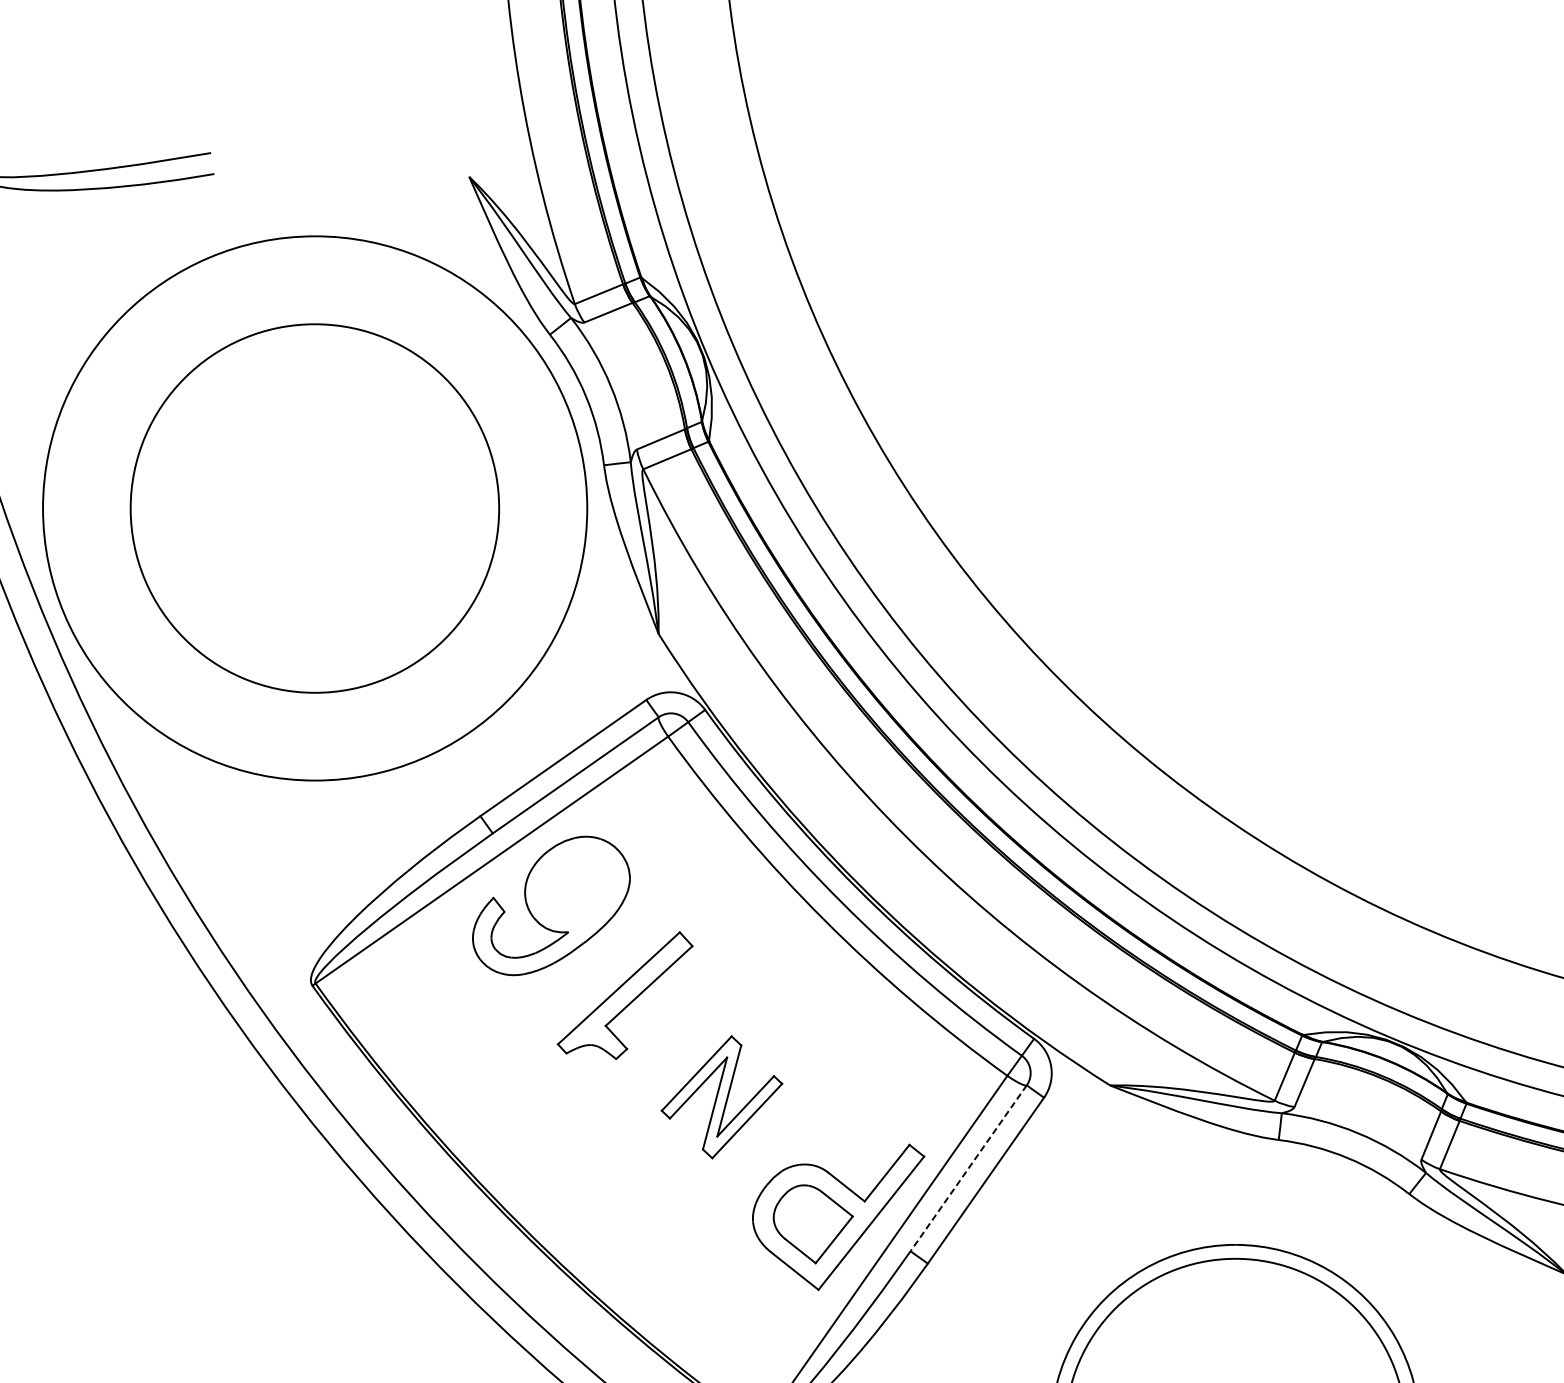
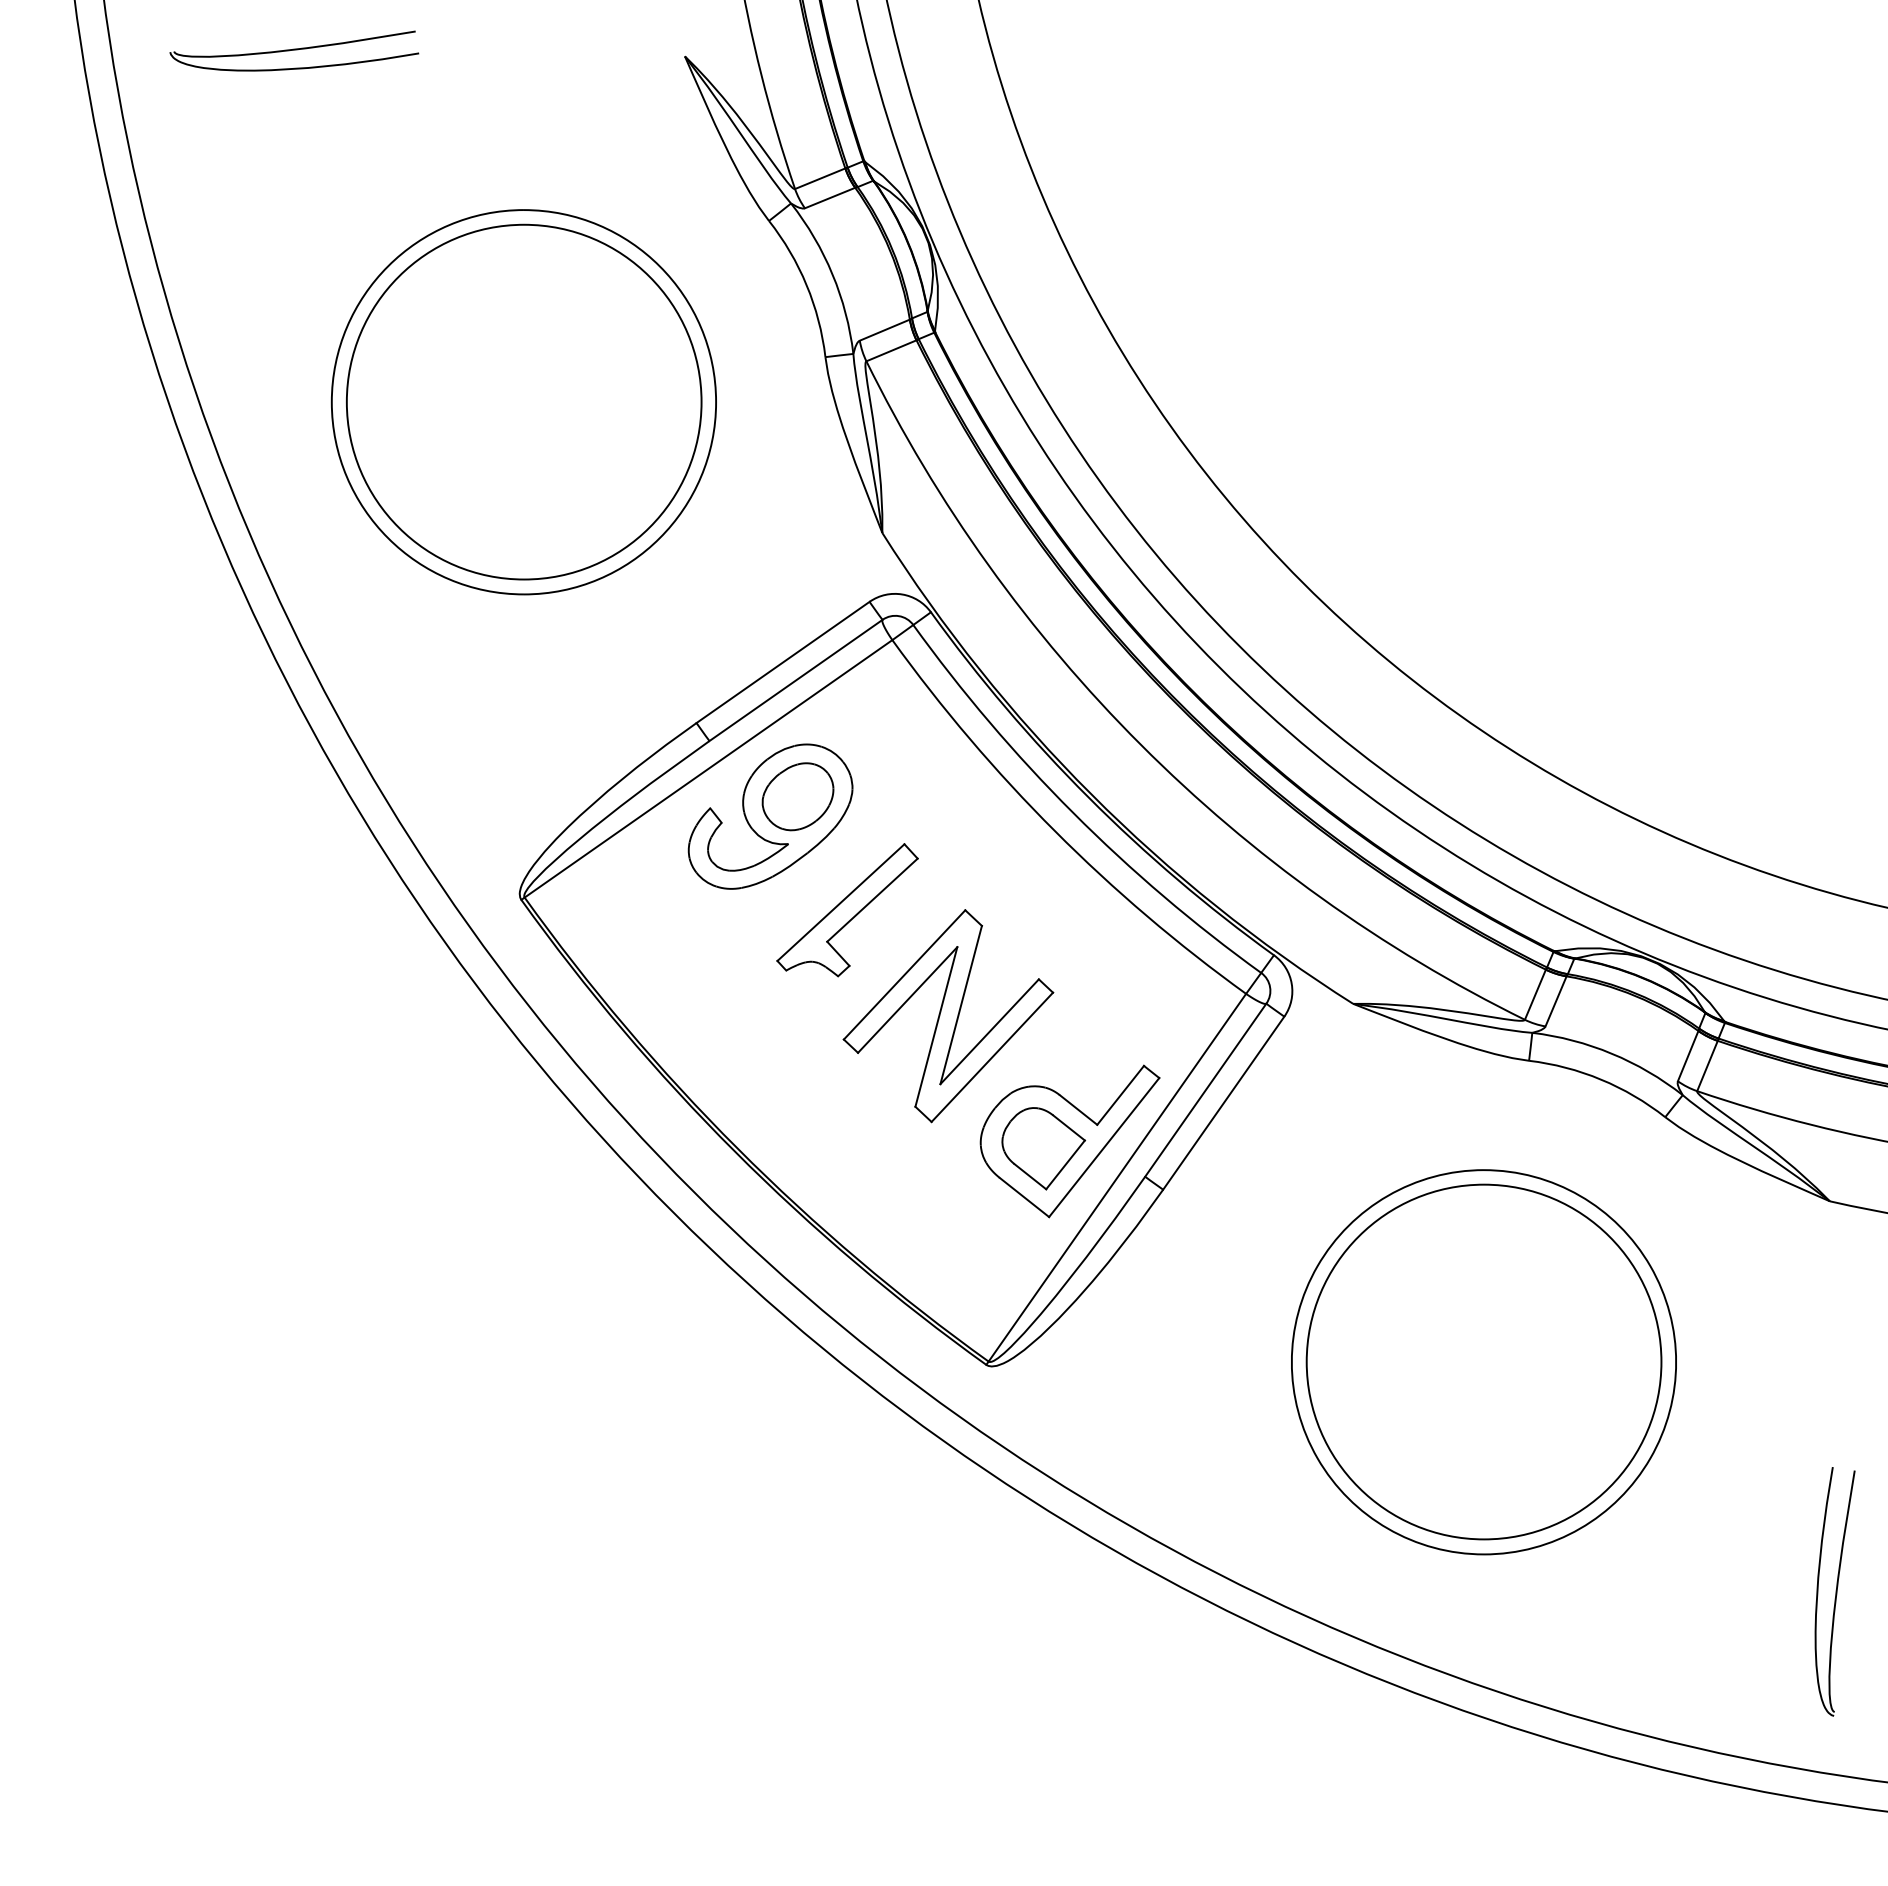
circle: (314, 507) -> (523, 401), size x0.62
part: (577, 886) -> (797, 796), added
part: (722, 1097) -> (948, 1016), size x1.67
line: (968, 1168) -> (1205, 1090), dashed -> solid

